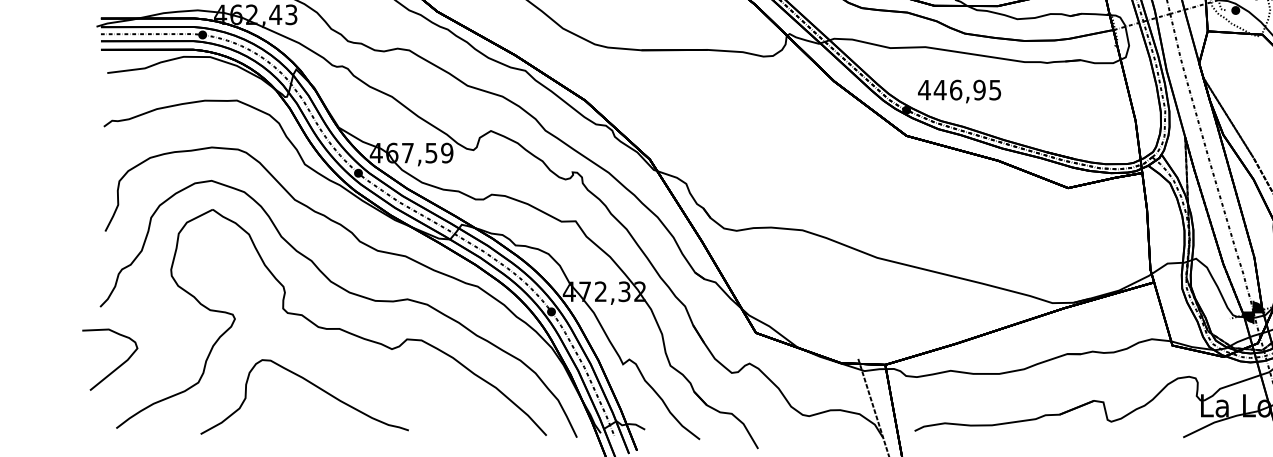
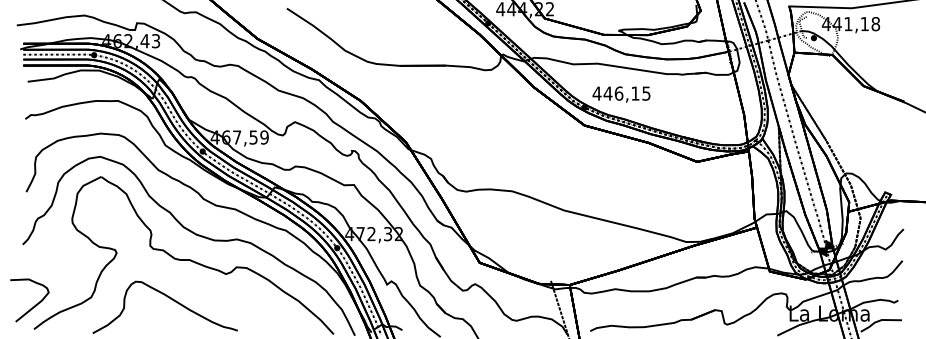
text: (979, 89) -> (635, 93), 446,95 -> 446,15
curve: (117, 366) -> (34, 305), moved

